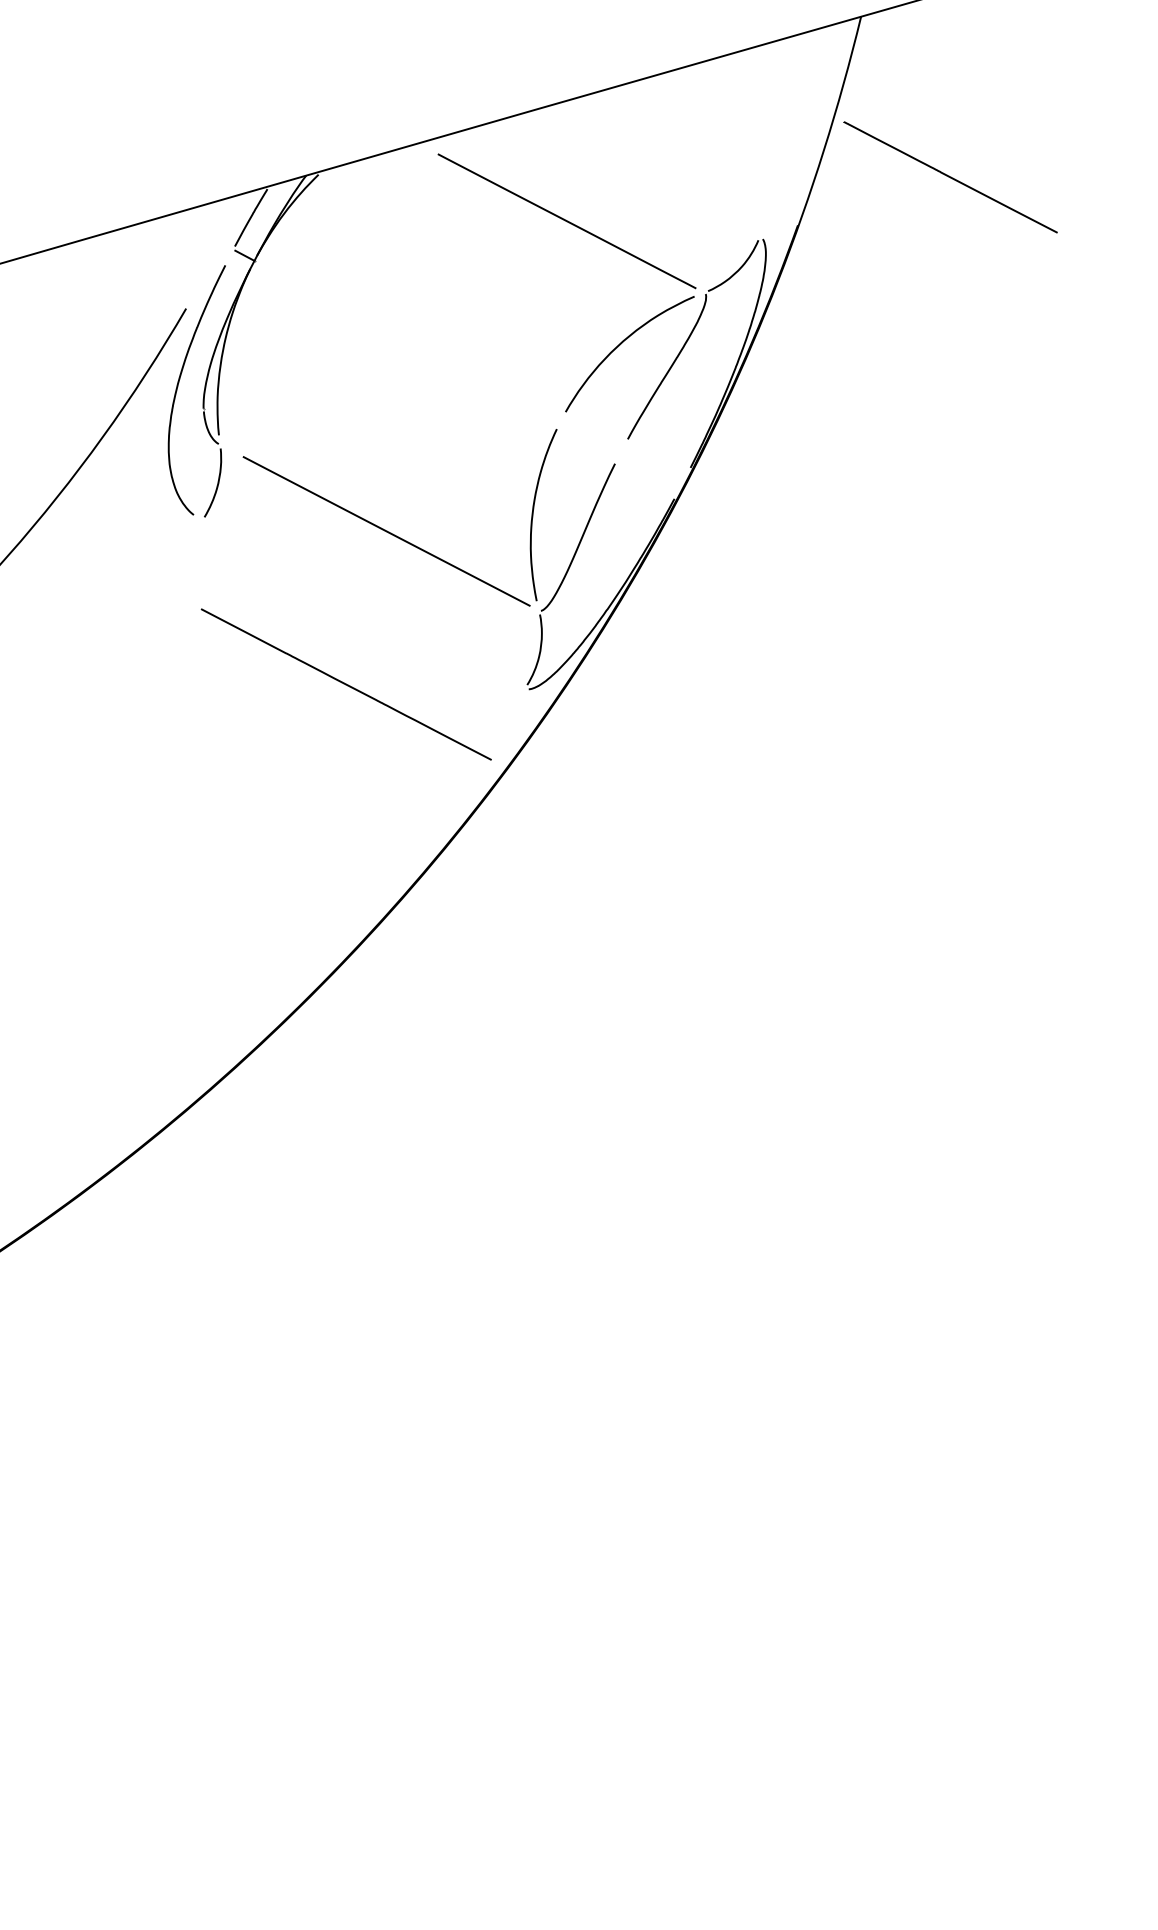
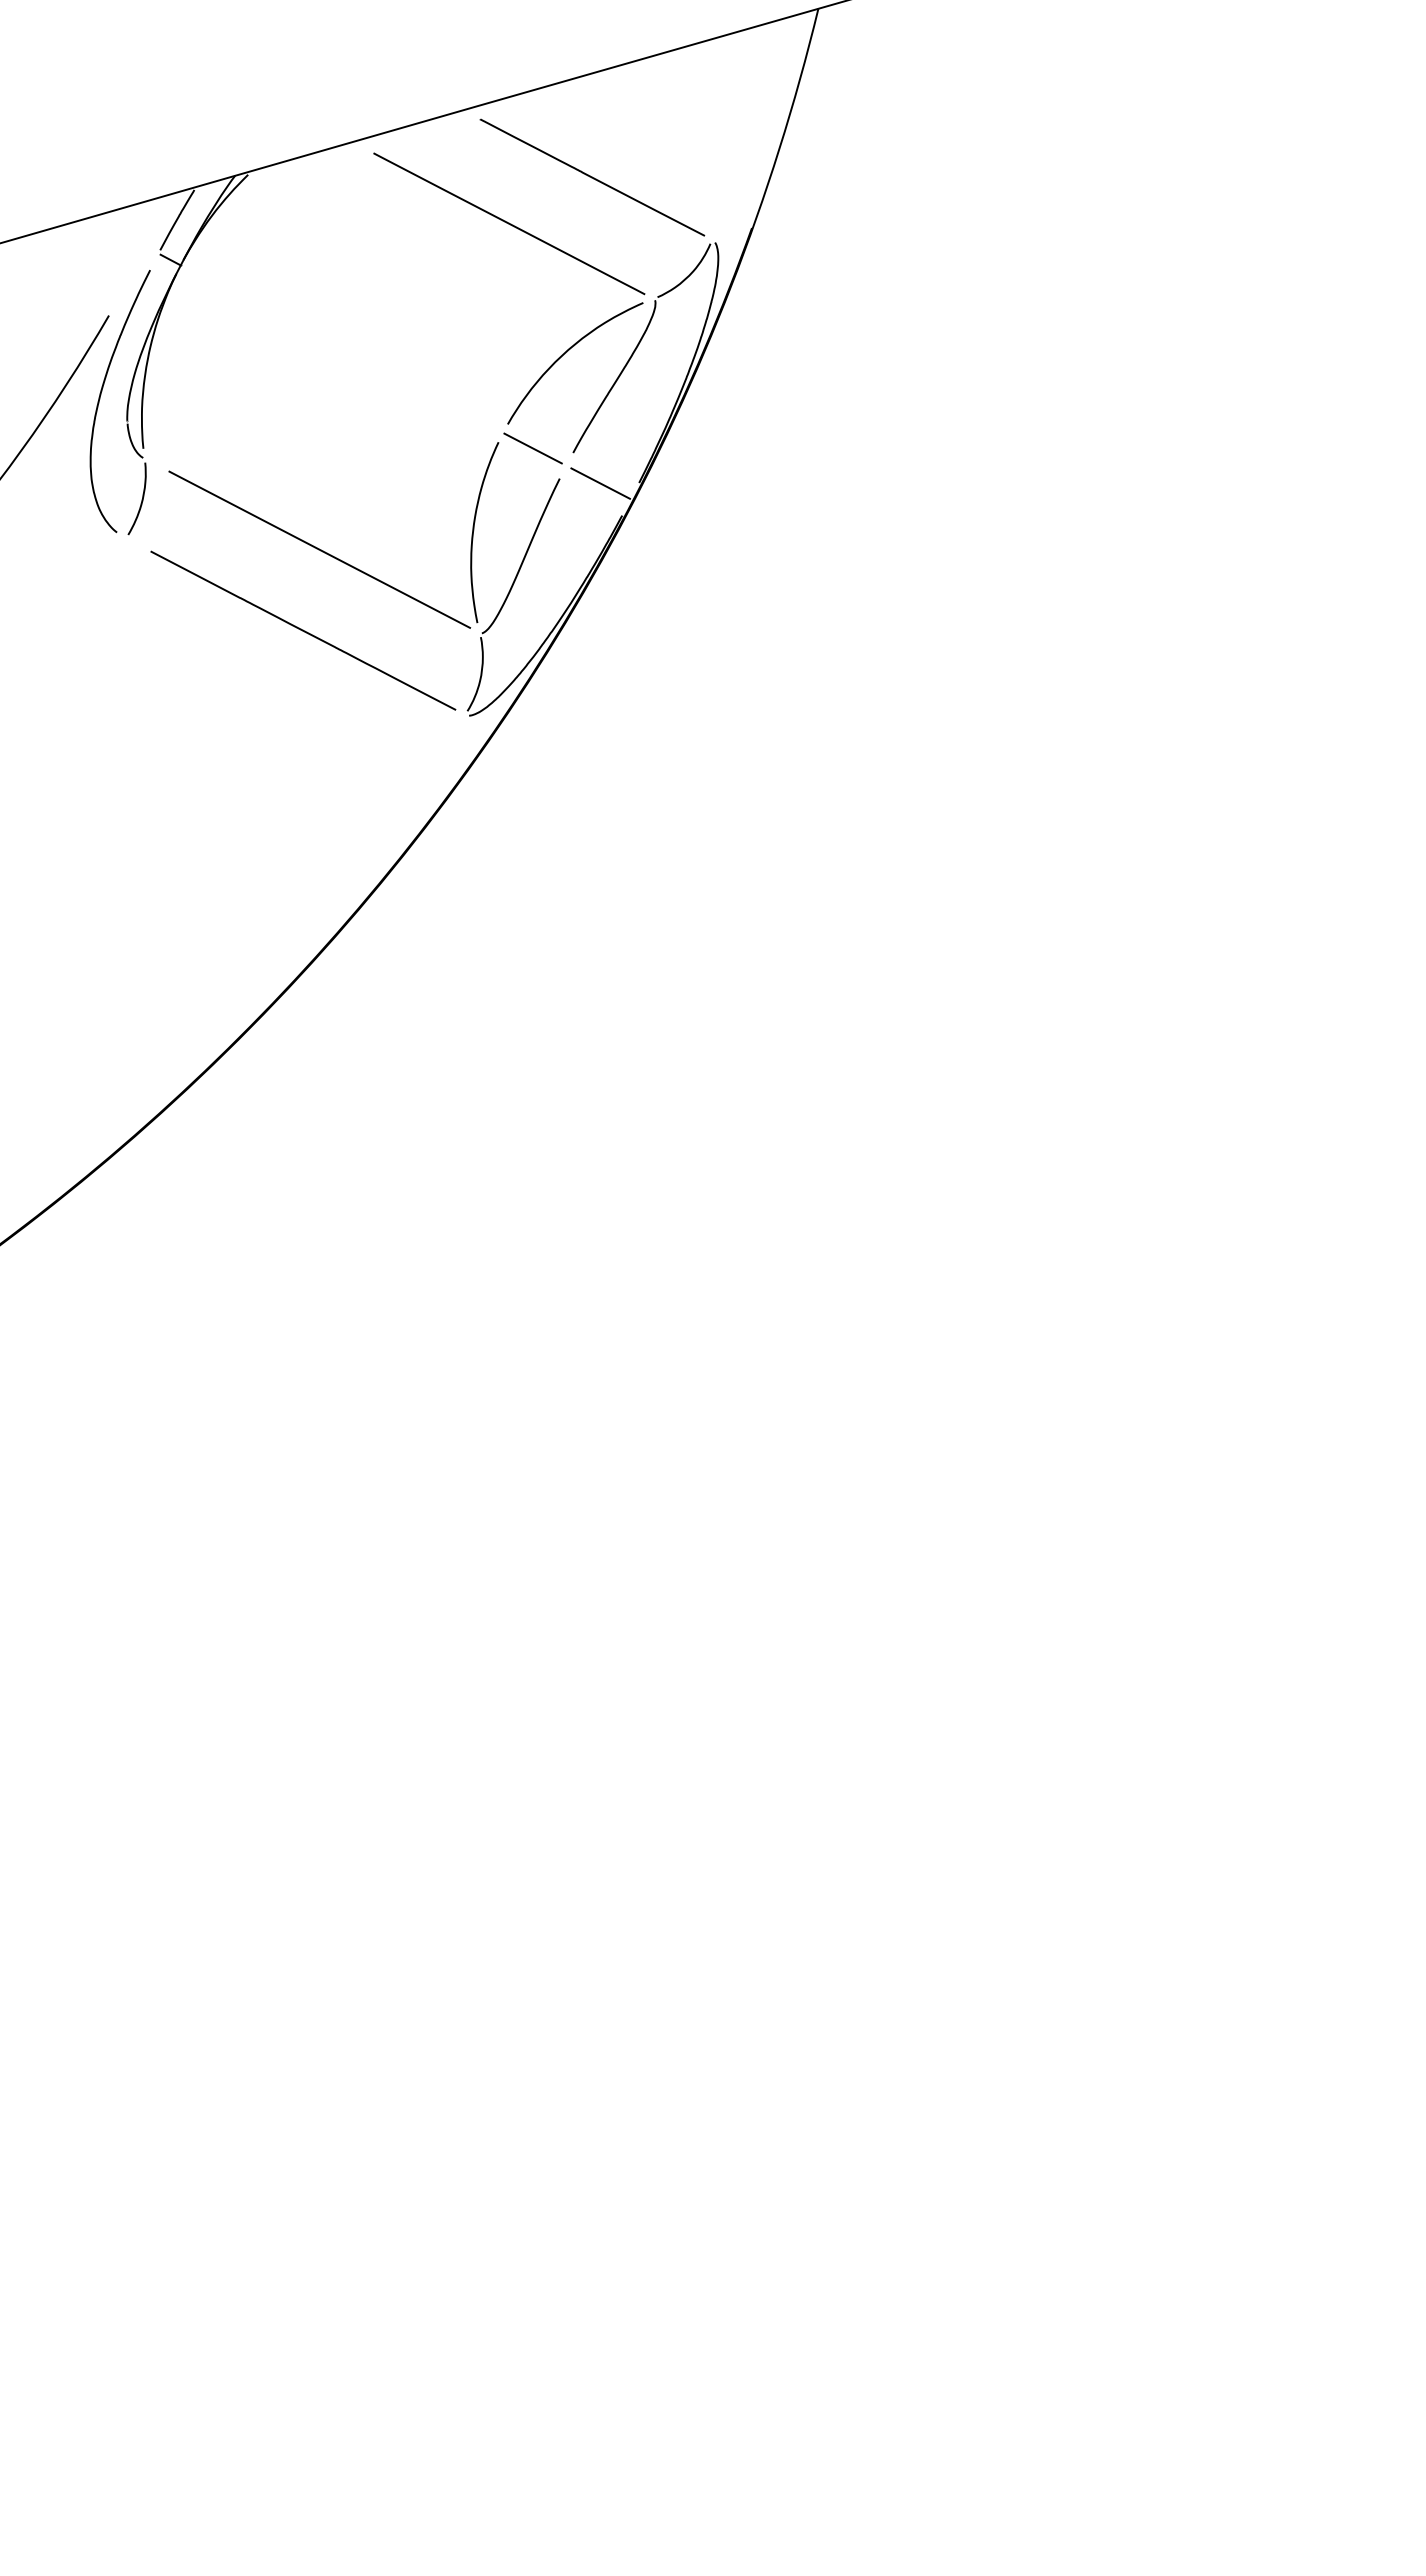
line: (950, 177) -> (592, 177), moved
line: (589, 435) -> (532, 448), added
line: (653, 468) -> (600, 483), added
line: (346, 684) -> (303, 630), moved

